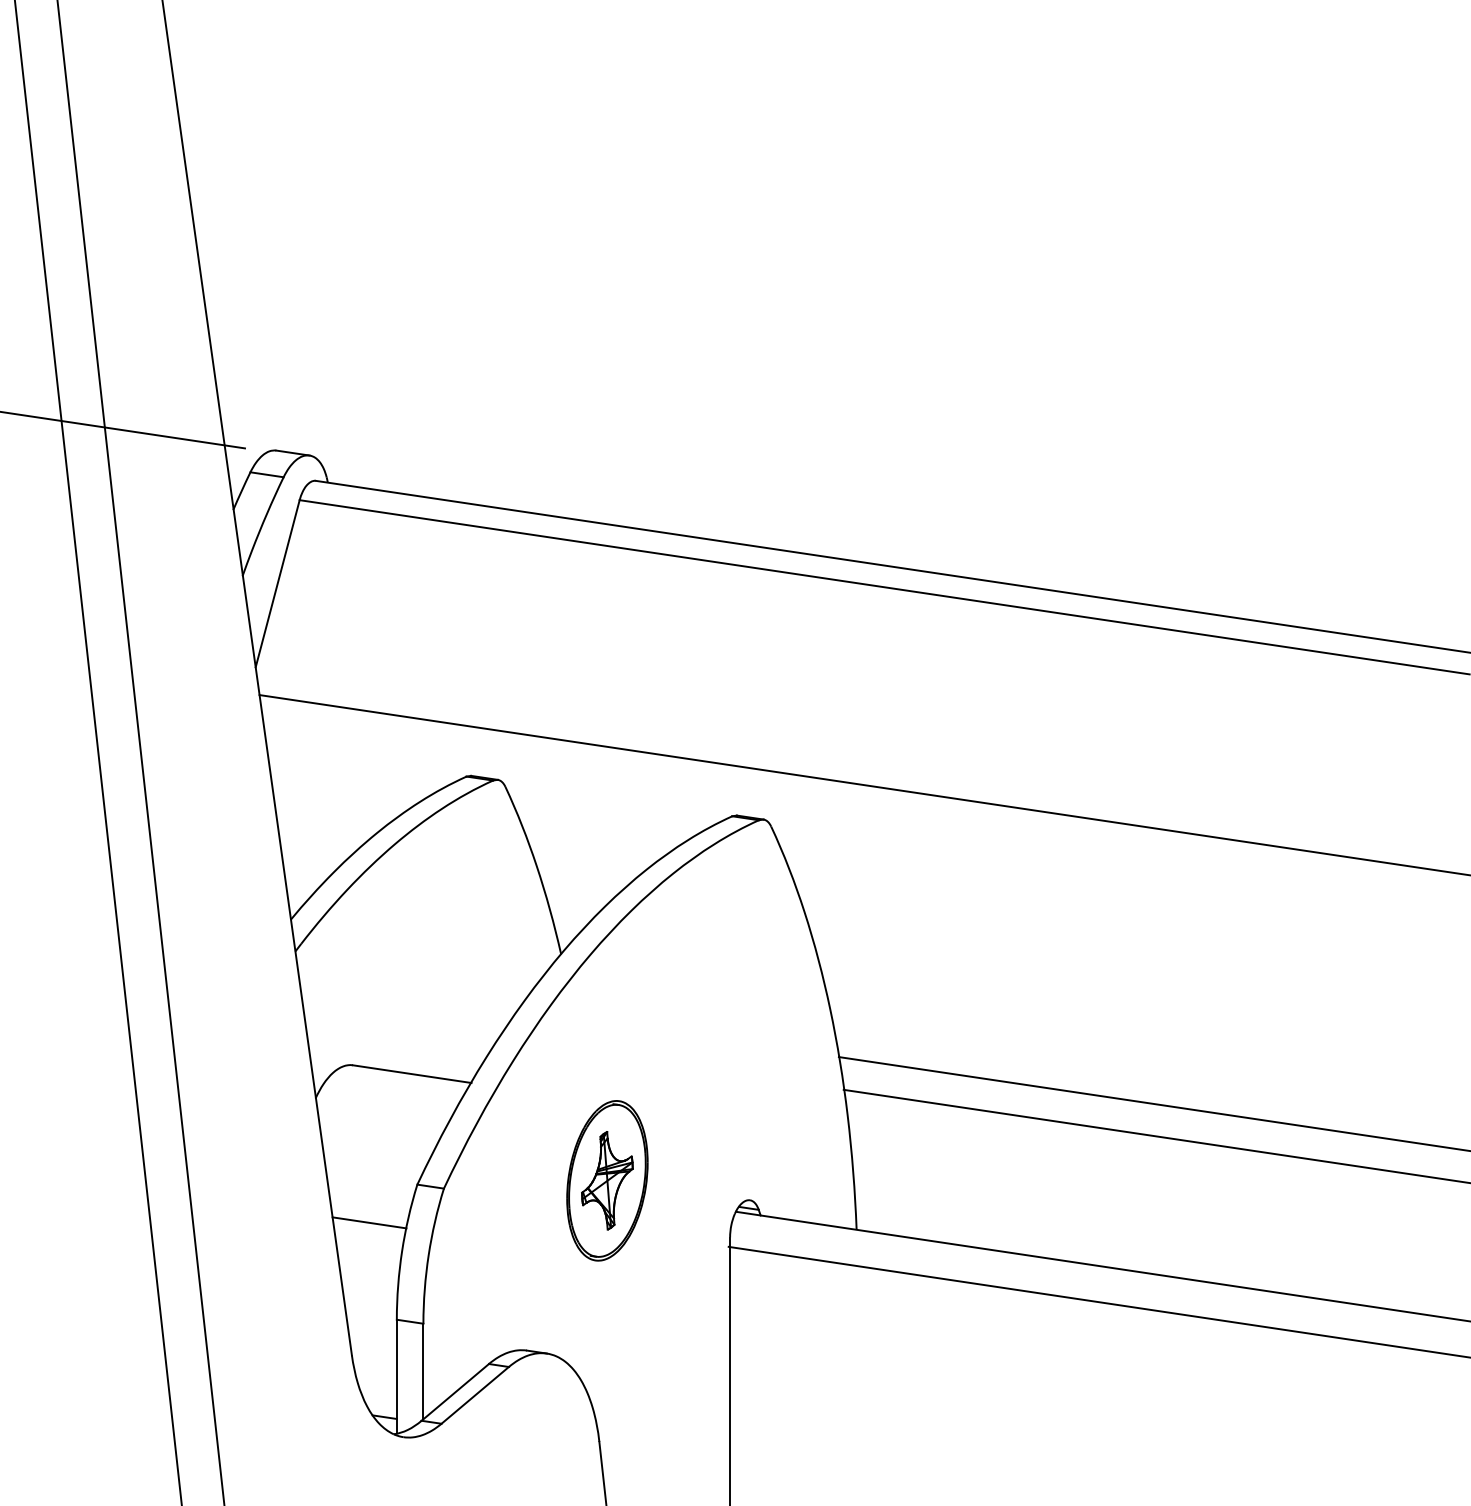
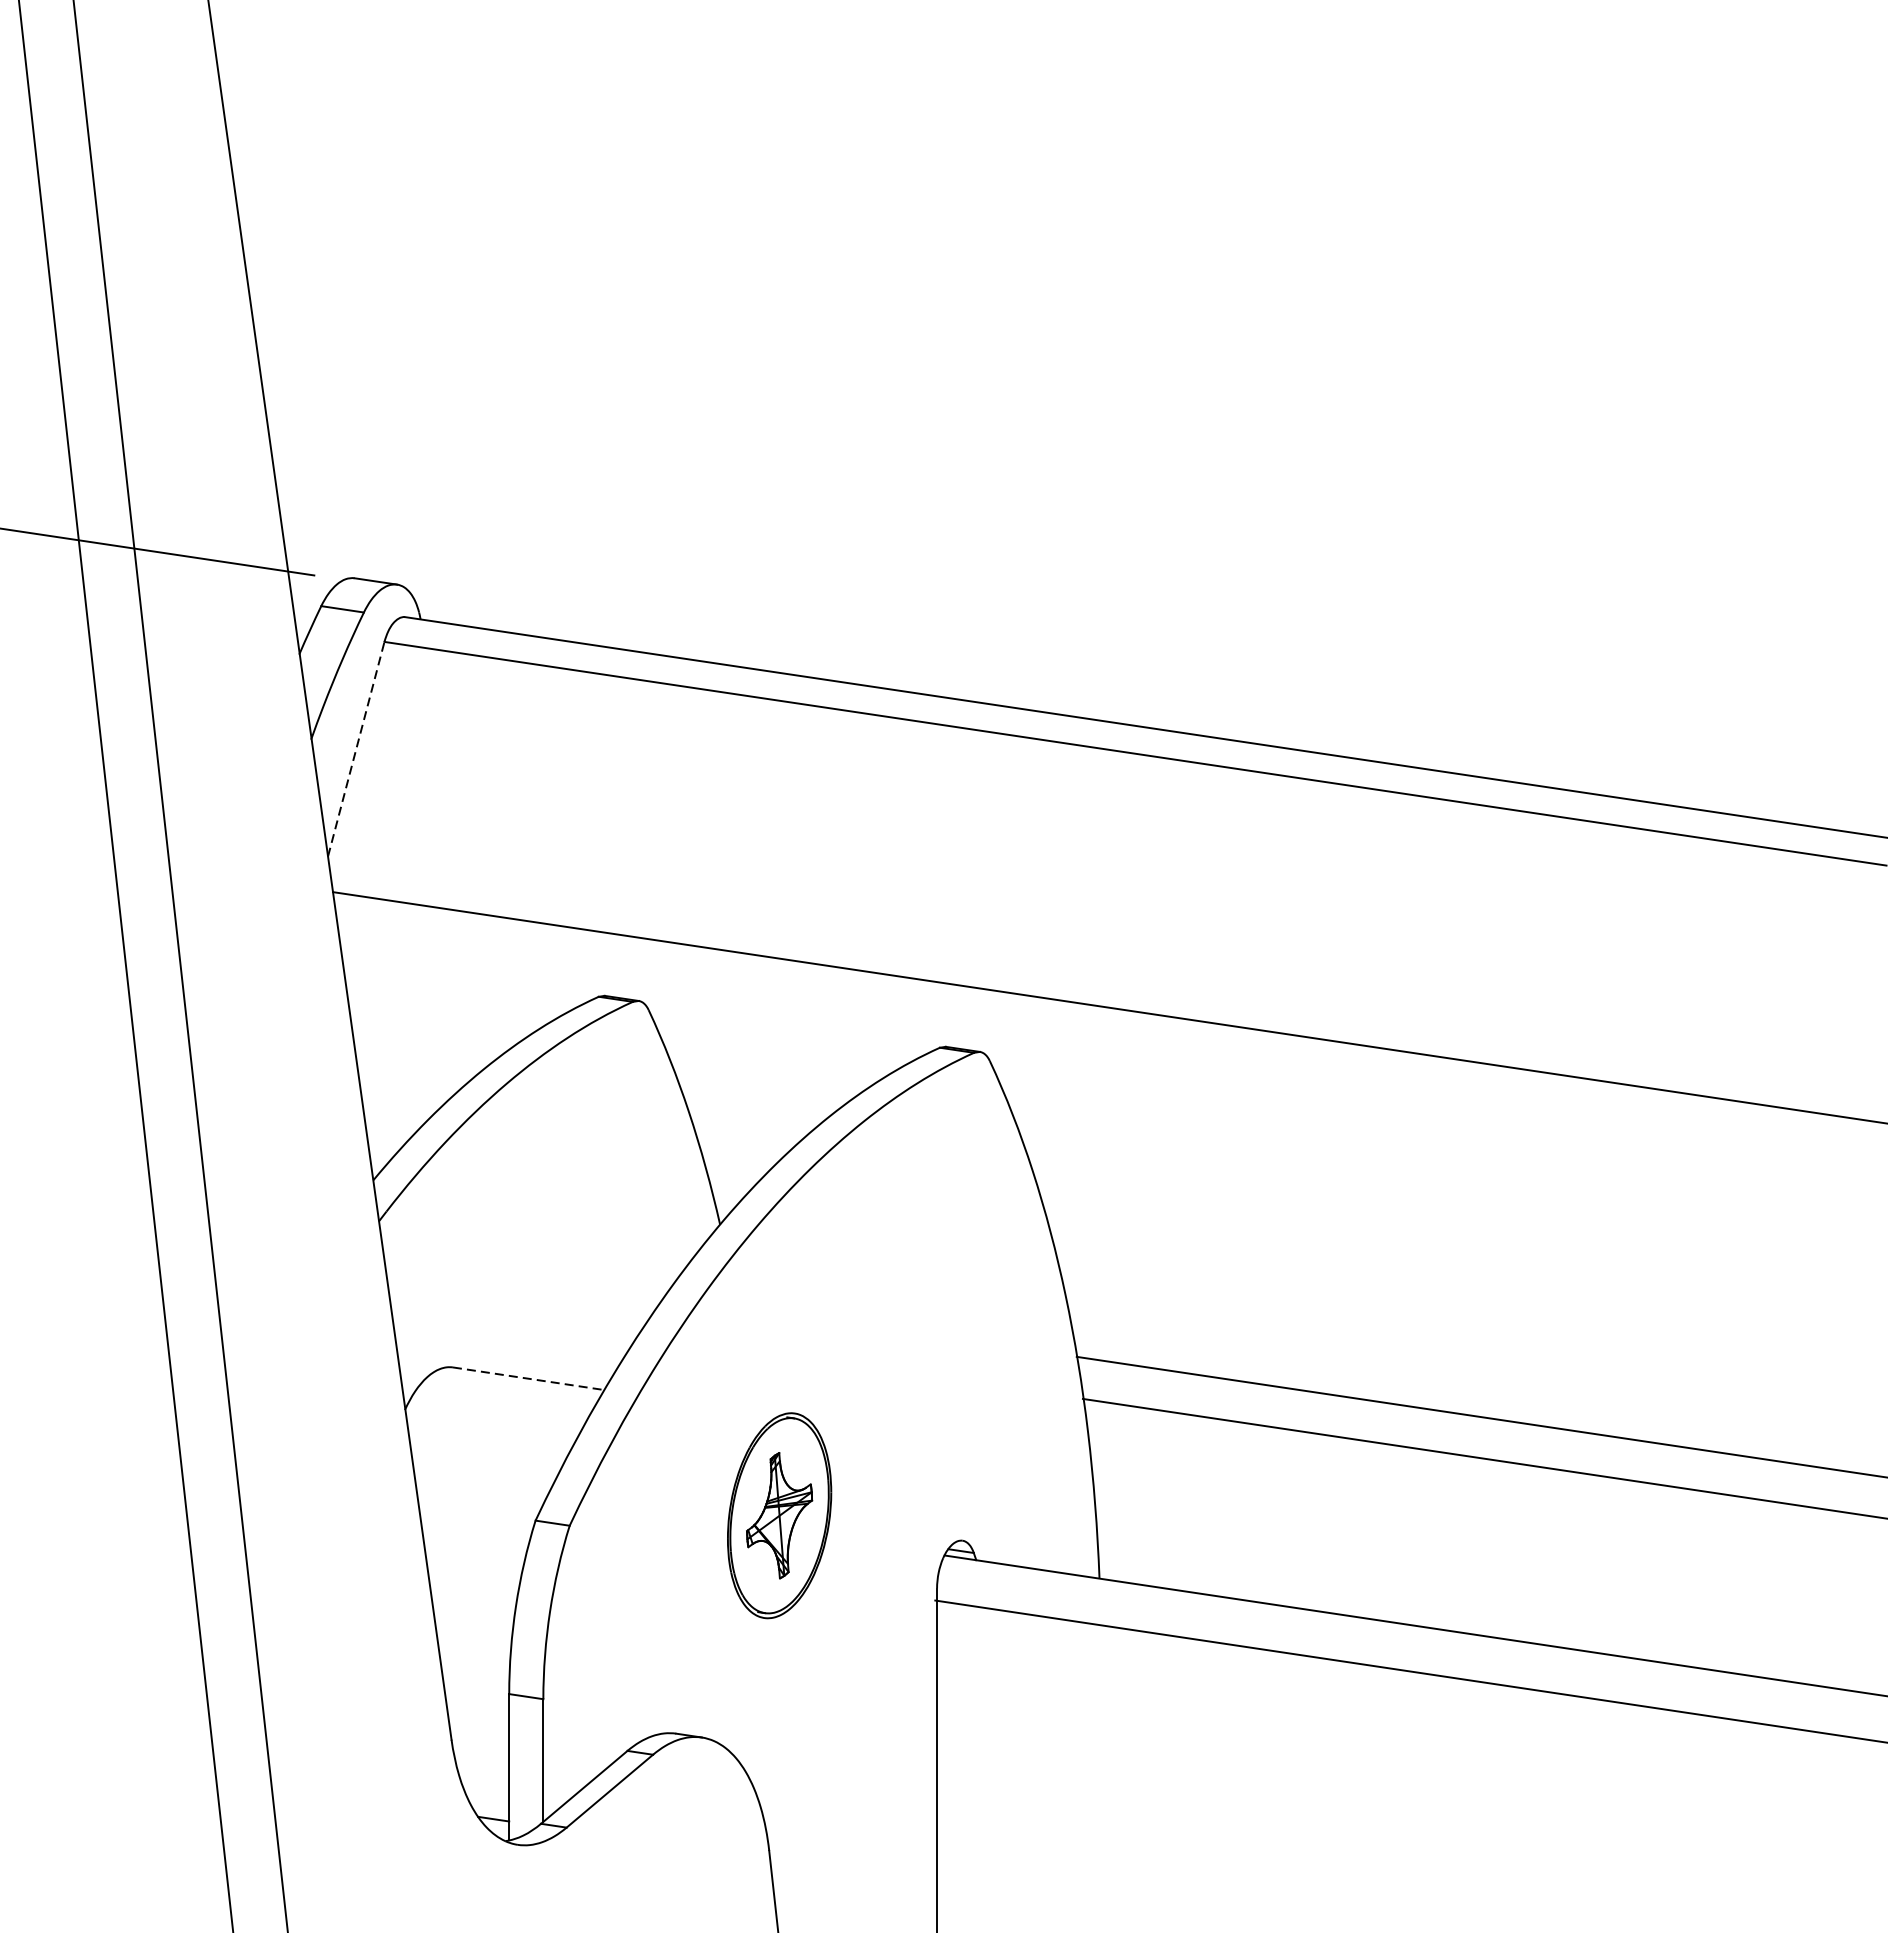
line: (277, 583) -> (356, 748), solid -> dashed
line: (412, 1074) -> (529, 1379), solid -> dashed
line: (369, 1222) -> (474, 1569), removed

